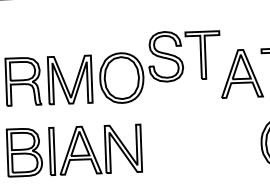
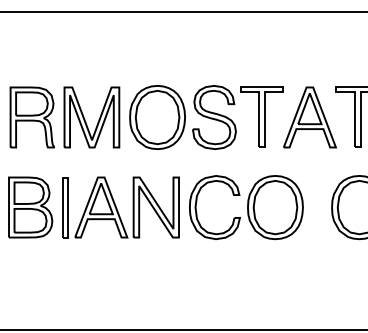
part: (183, 56) -> (237, 117), moved
part: (194, 146) -> (246, 207), added

